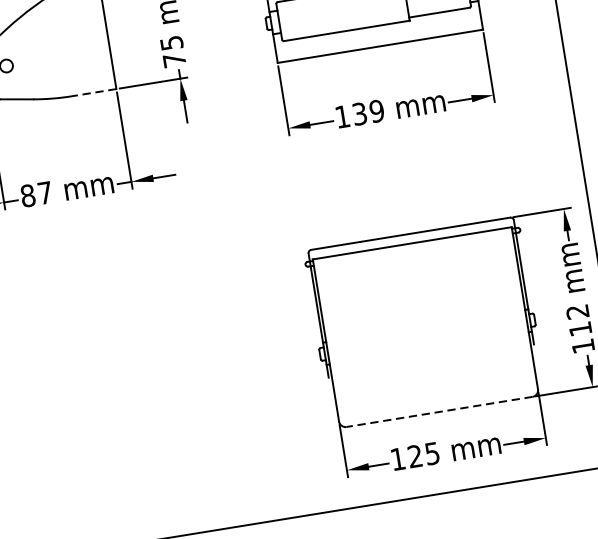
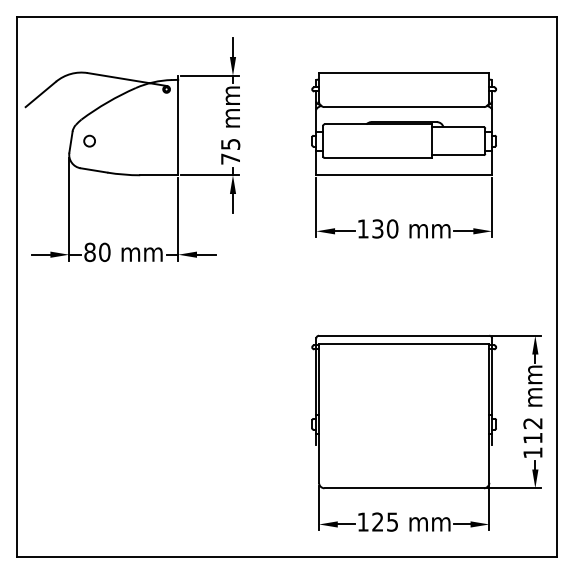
line: (93, 93) -> (158, 175), dashed -> solid
text: (376, 110) -> (392, 228), 139 -> 130
text: (44, 192) -> (104, 251), 87 -> 80
line: (439, 412) -> (404, 488), dashed -> solid

